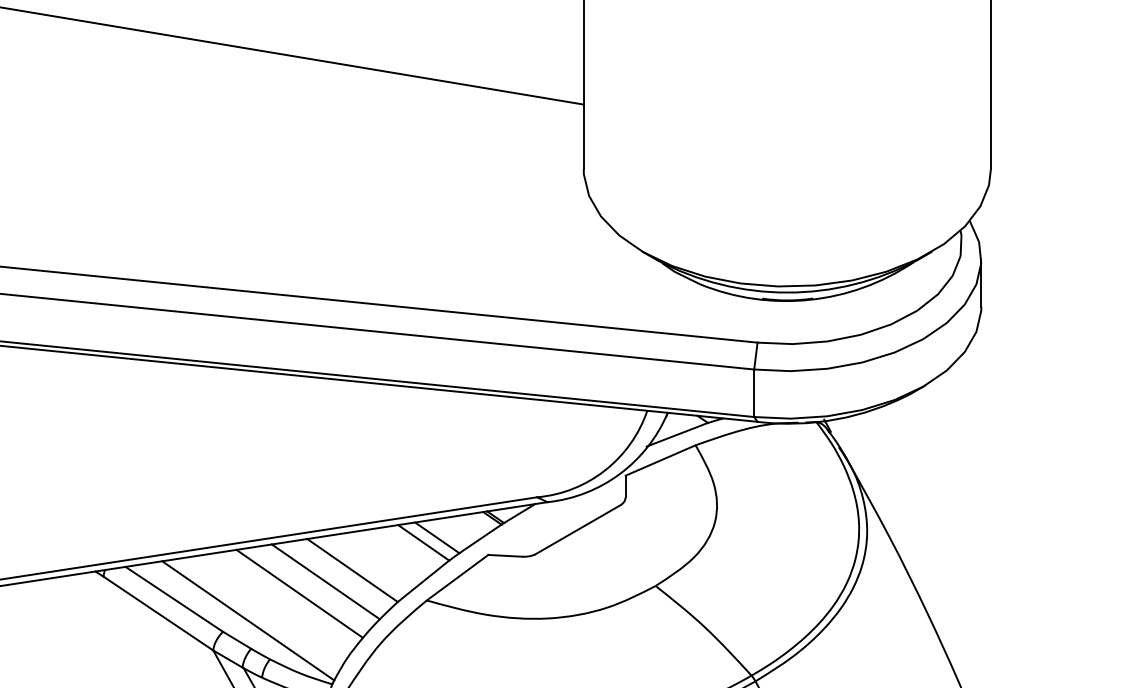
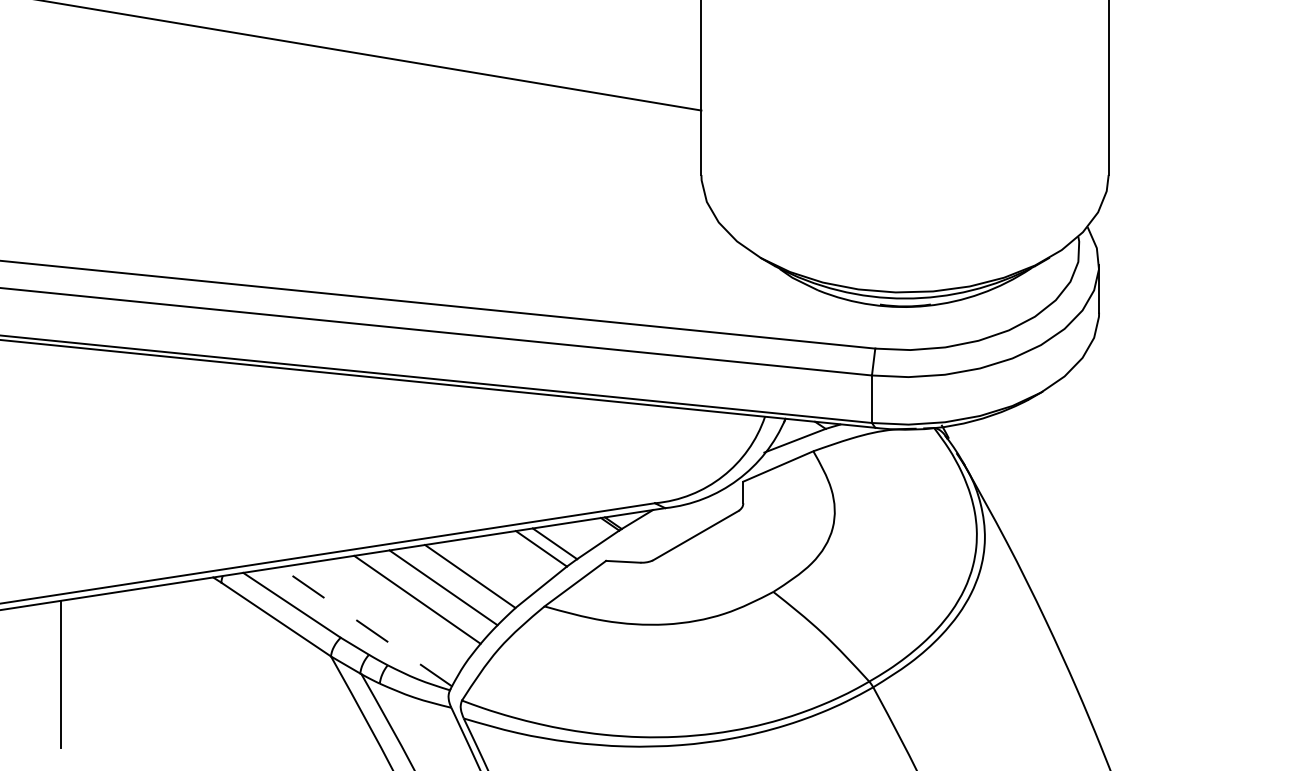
line: (247, 620) -> (365, 626), solid -> dashed

